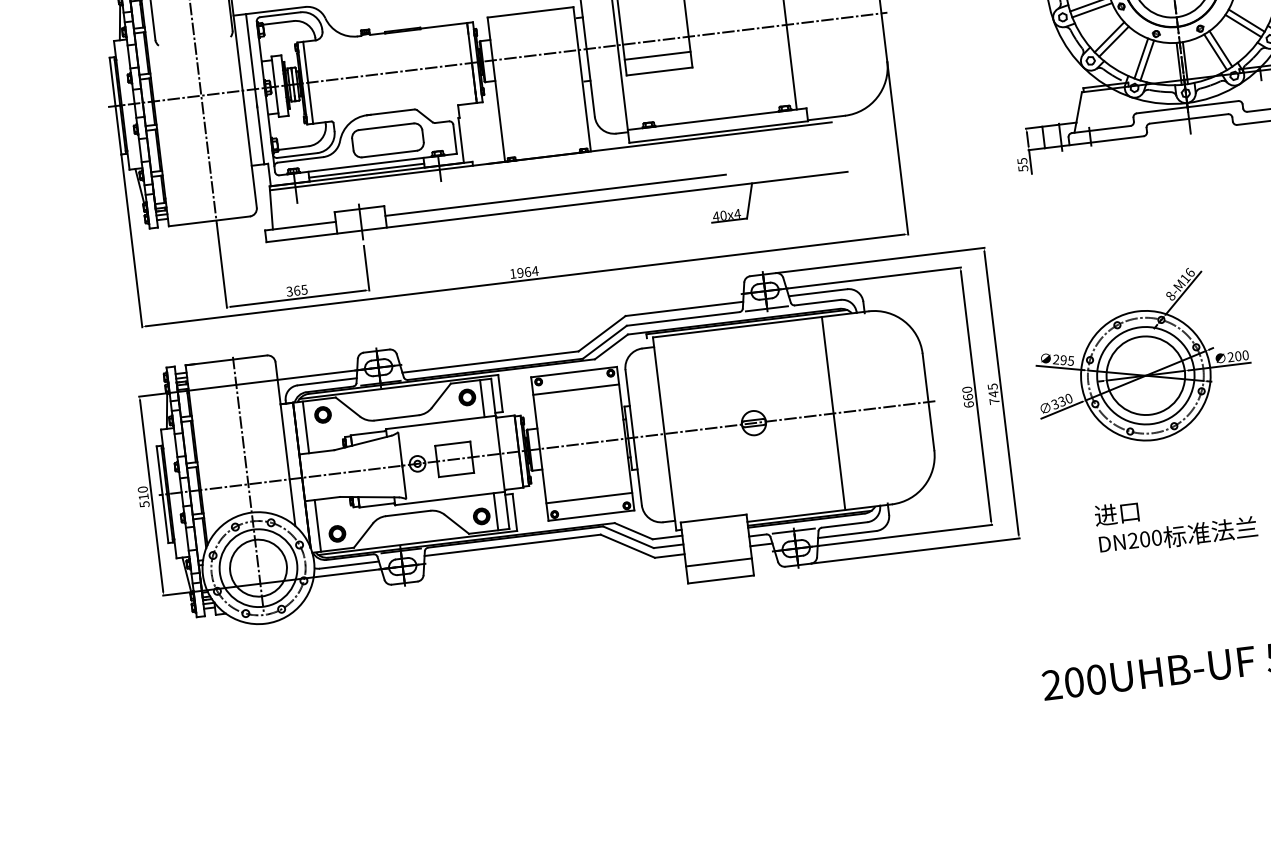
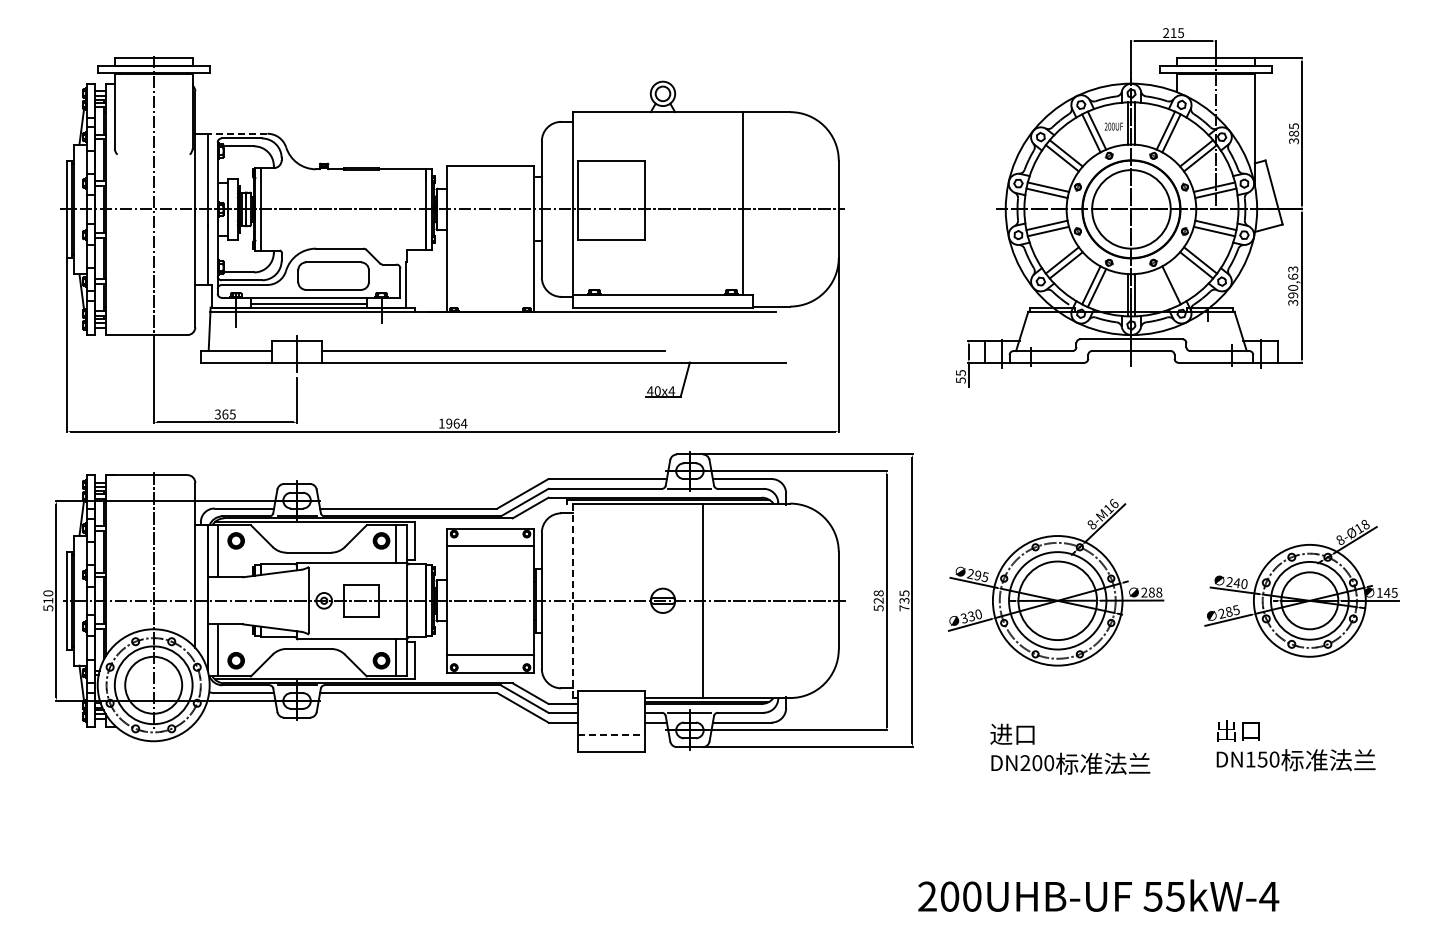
line: (275, 10) -> (237, 133), solid -> dashed
line: (1215, 52) -> (1165, 288), removed
line: (657, 55) -> (611, 224), removed
text: (1241, 355) -> (1155, 592), 200 -> 288
text: (993, 393) -> (904, 600), 745 -> 735
text: (967, 396) -> (878, 600), 660 -> 528
line: (833, 413) -> (703, 600), moved
line: (665, 434) -> (573, 601), solid -> dashed
line: (719, 561) -> (612, 734), solid -> dashed

